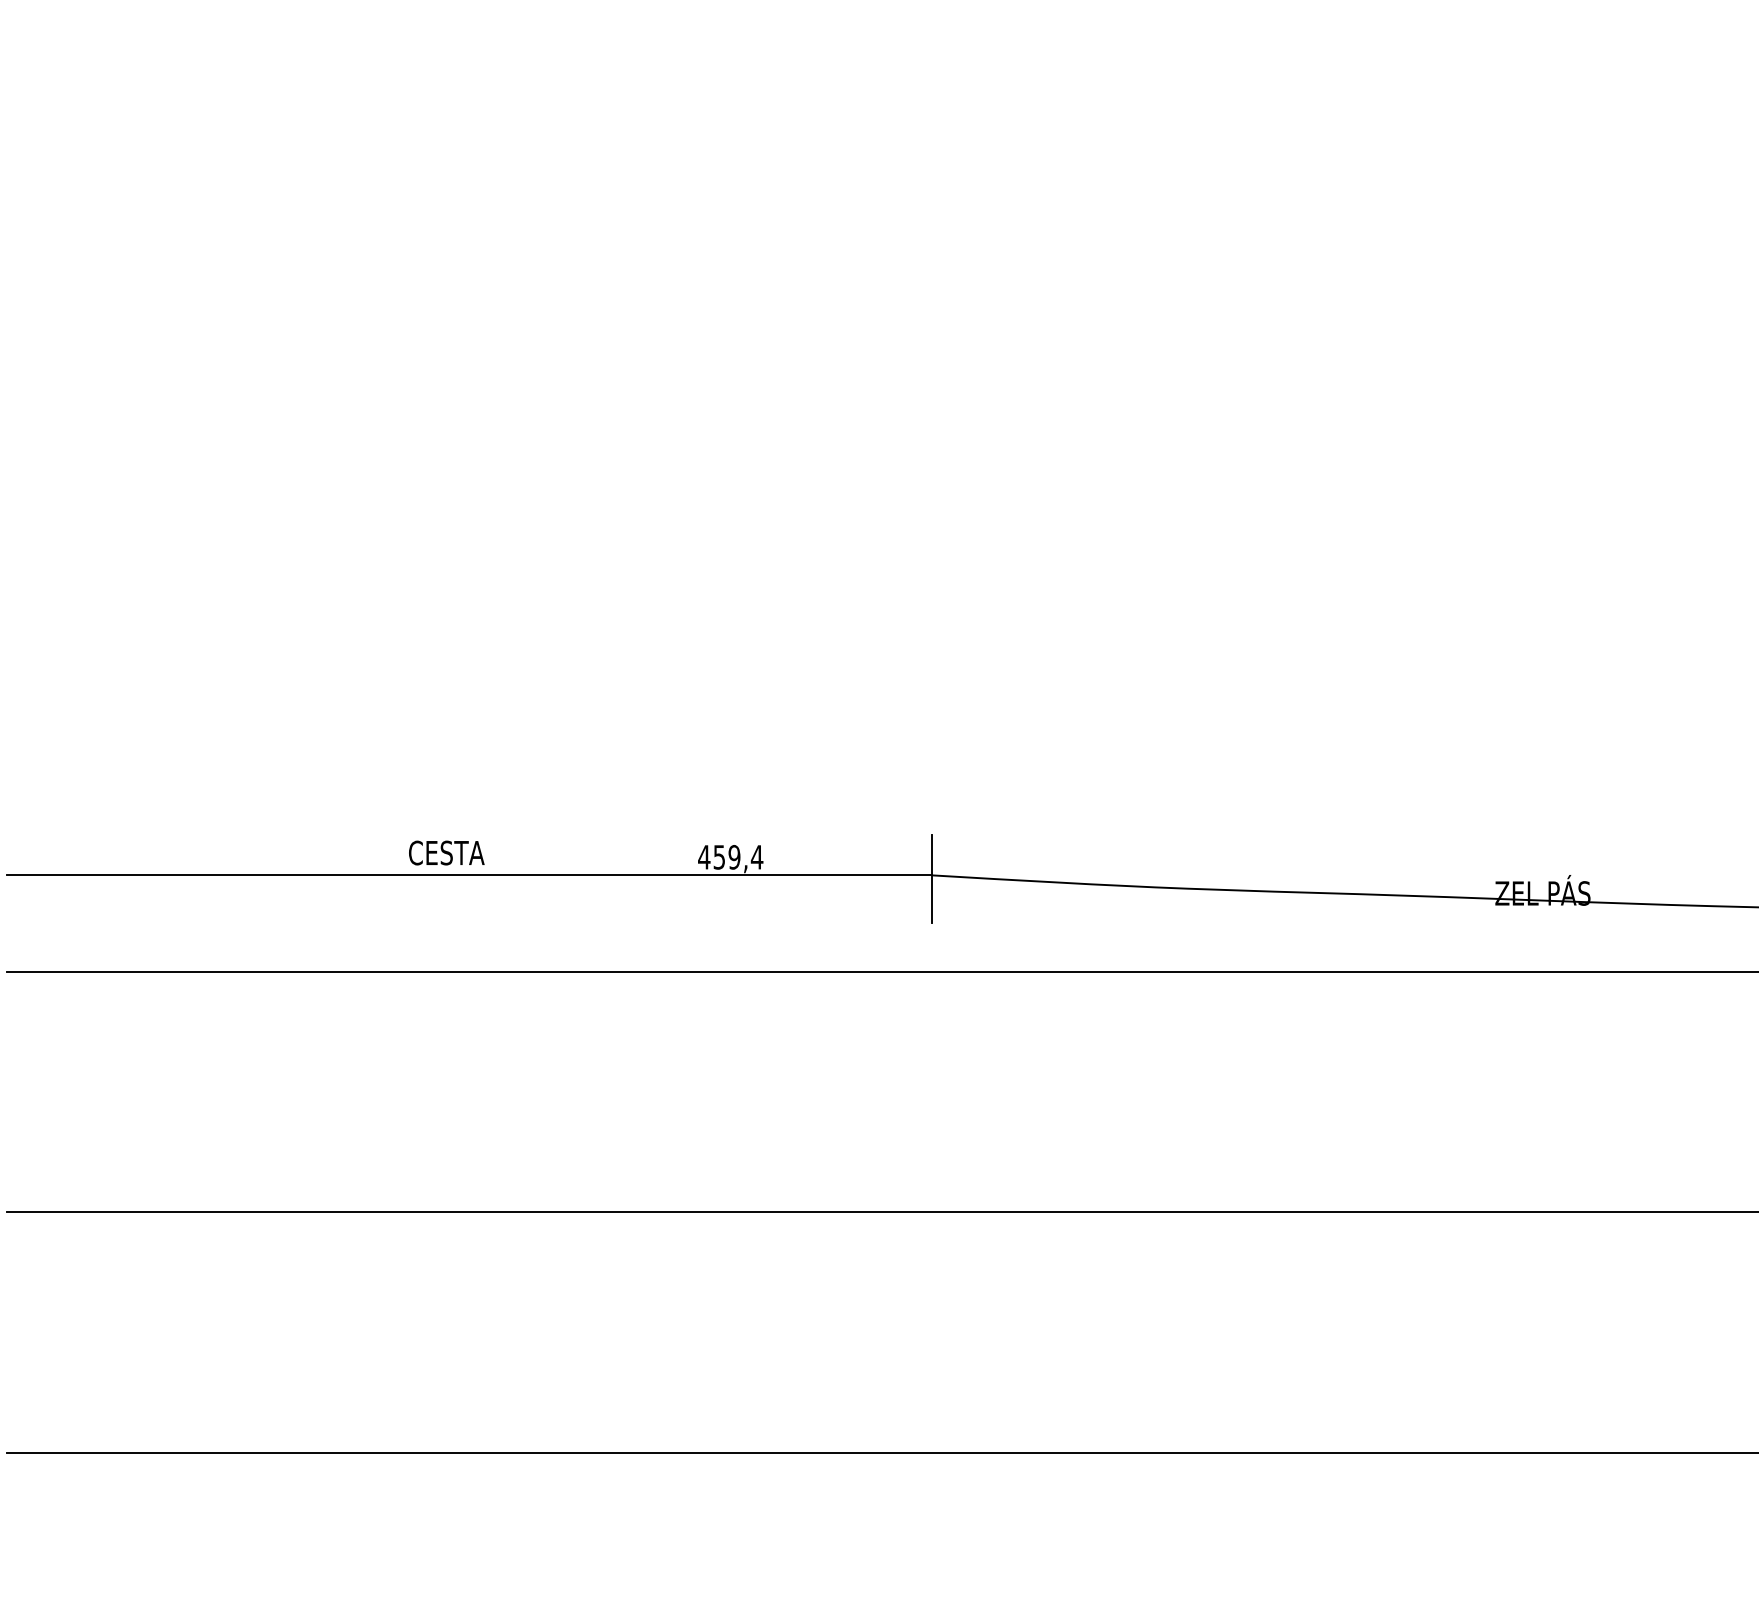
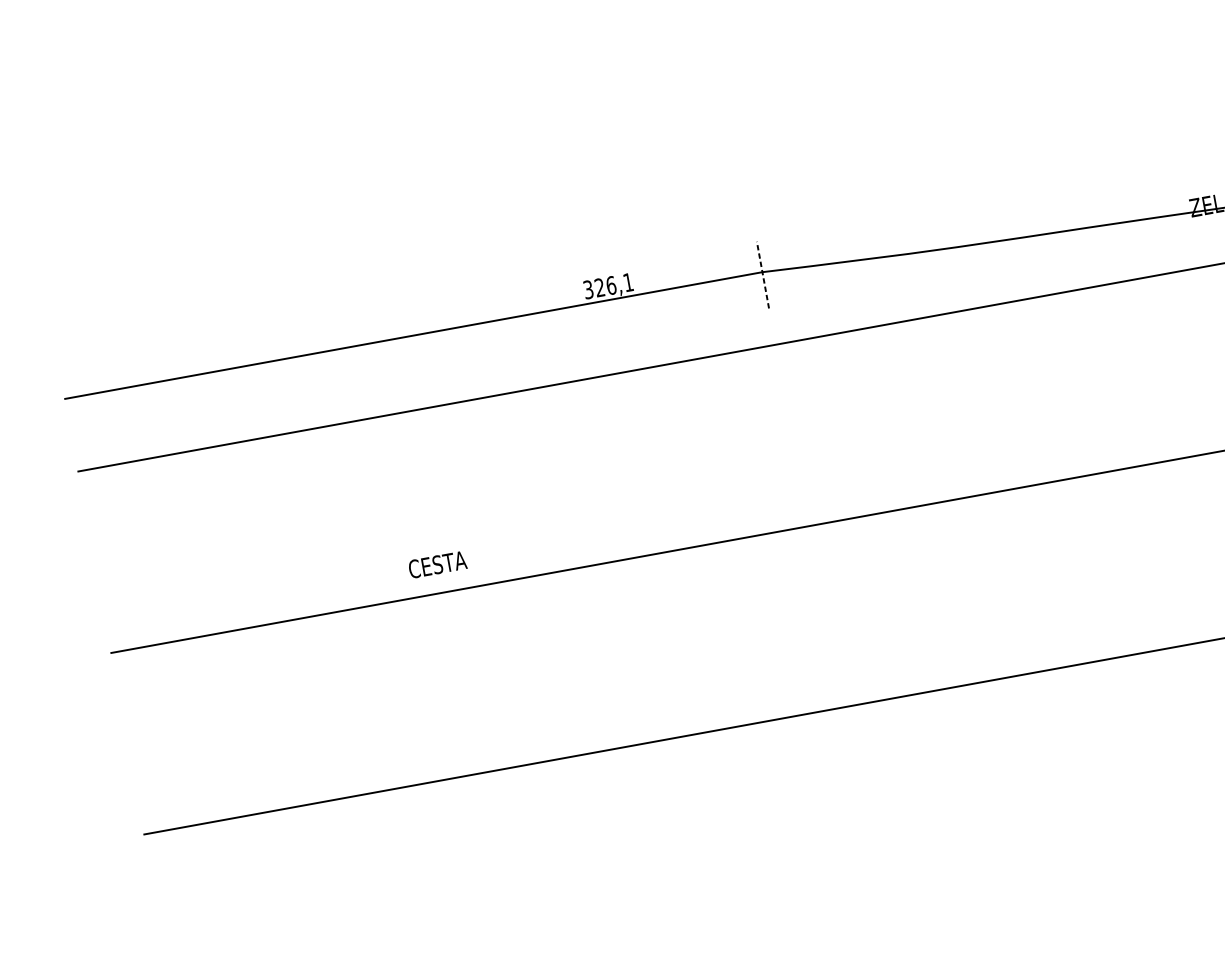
text: (446, 852) -> (437, 564), moved
text: (730, 857) -> (608, 286), 459,4 -> 326,1
line: (931, 878) -> (762, 274), solid -> dashed

